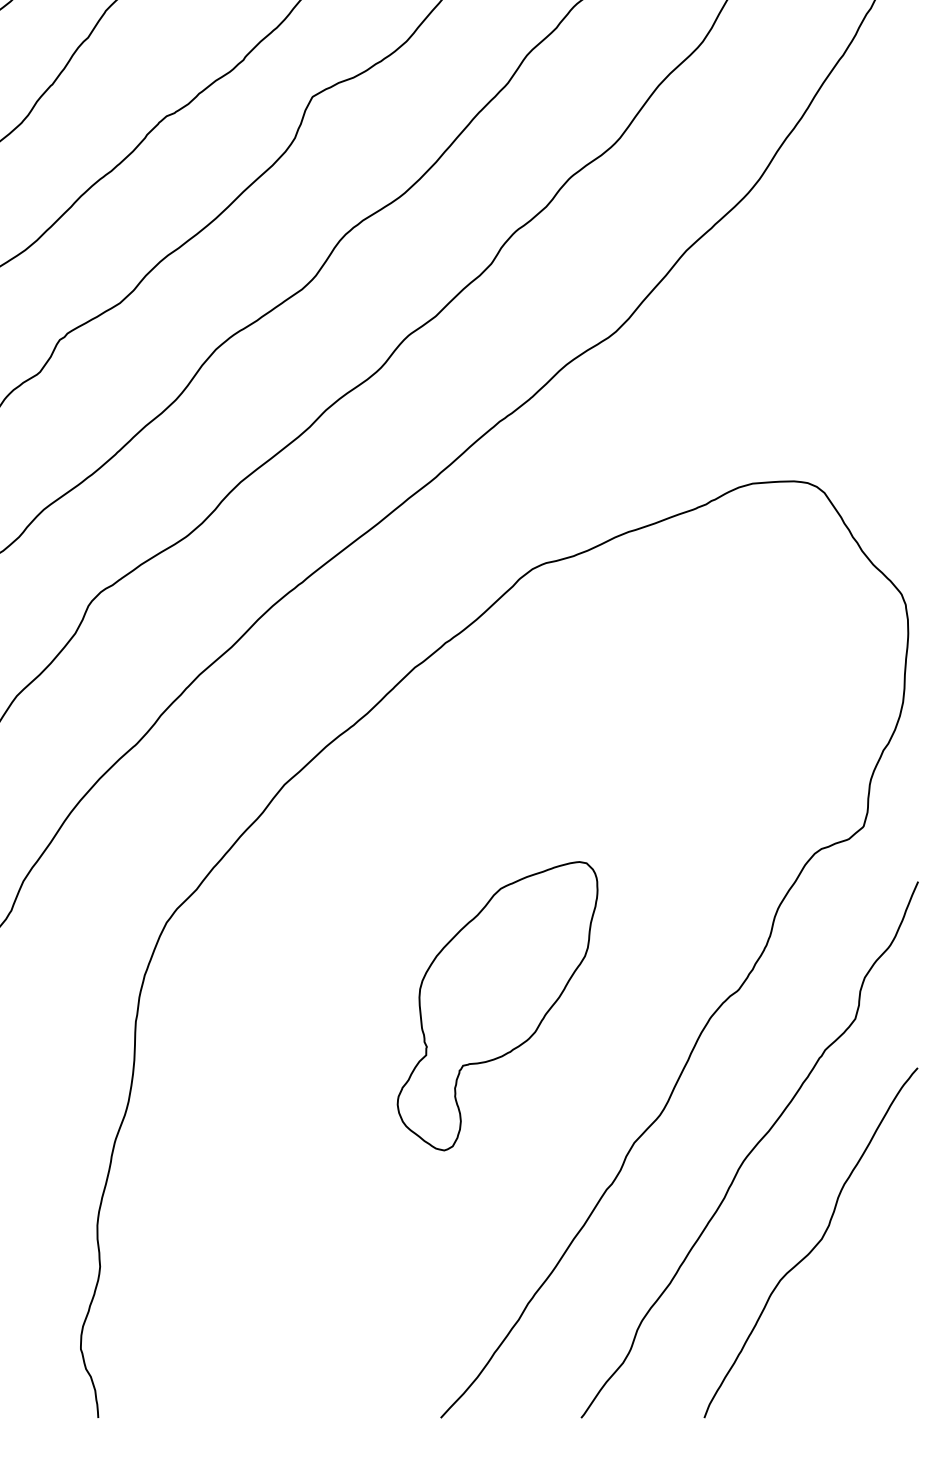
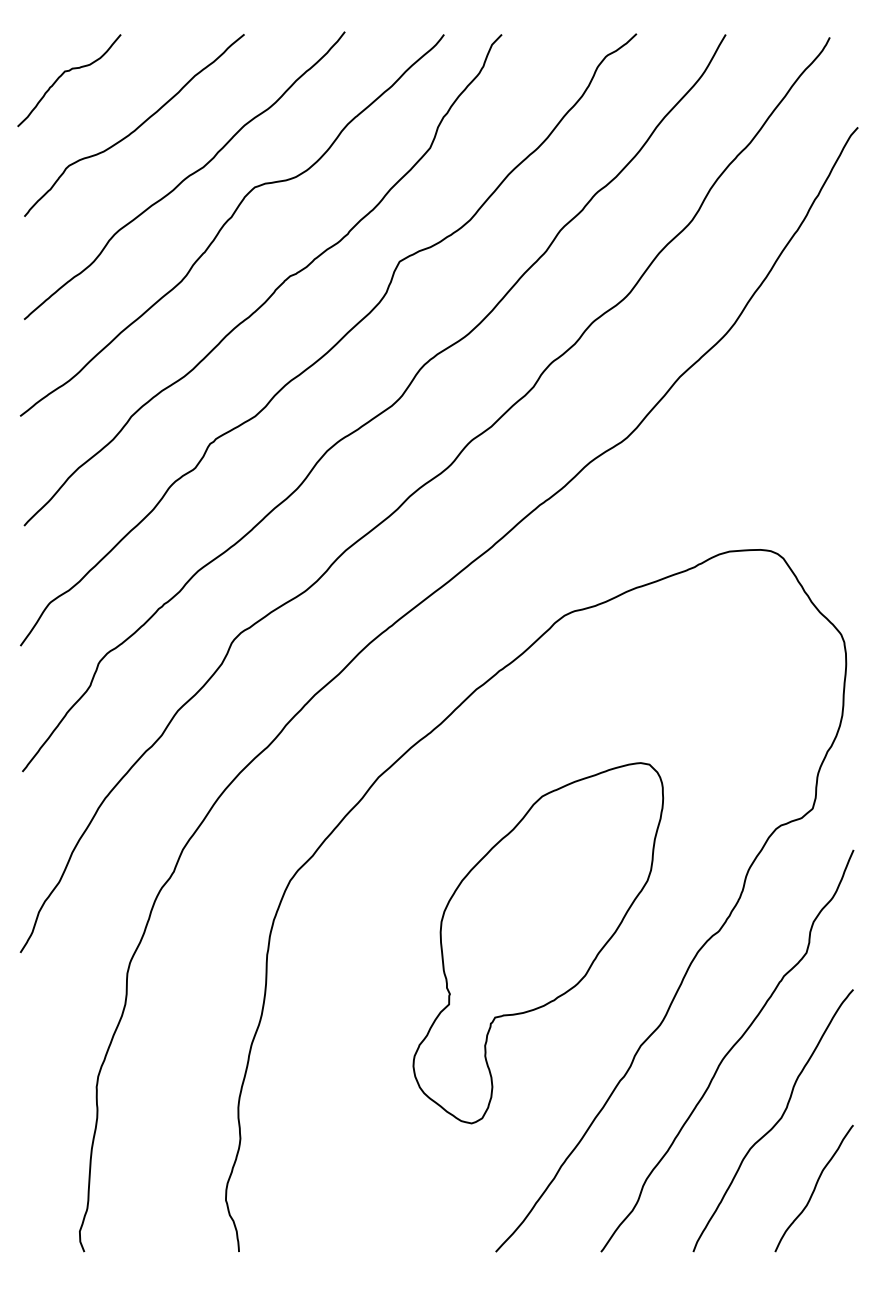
part: (497, 1006) -> (538, 943), size x1.67
curve: (864, 1333) -> (813, 1188), added

